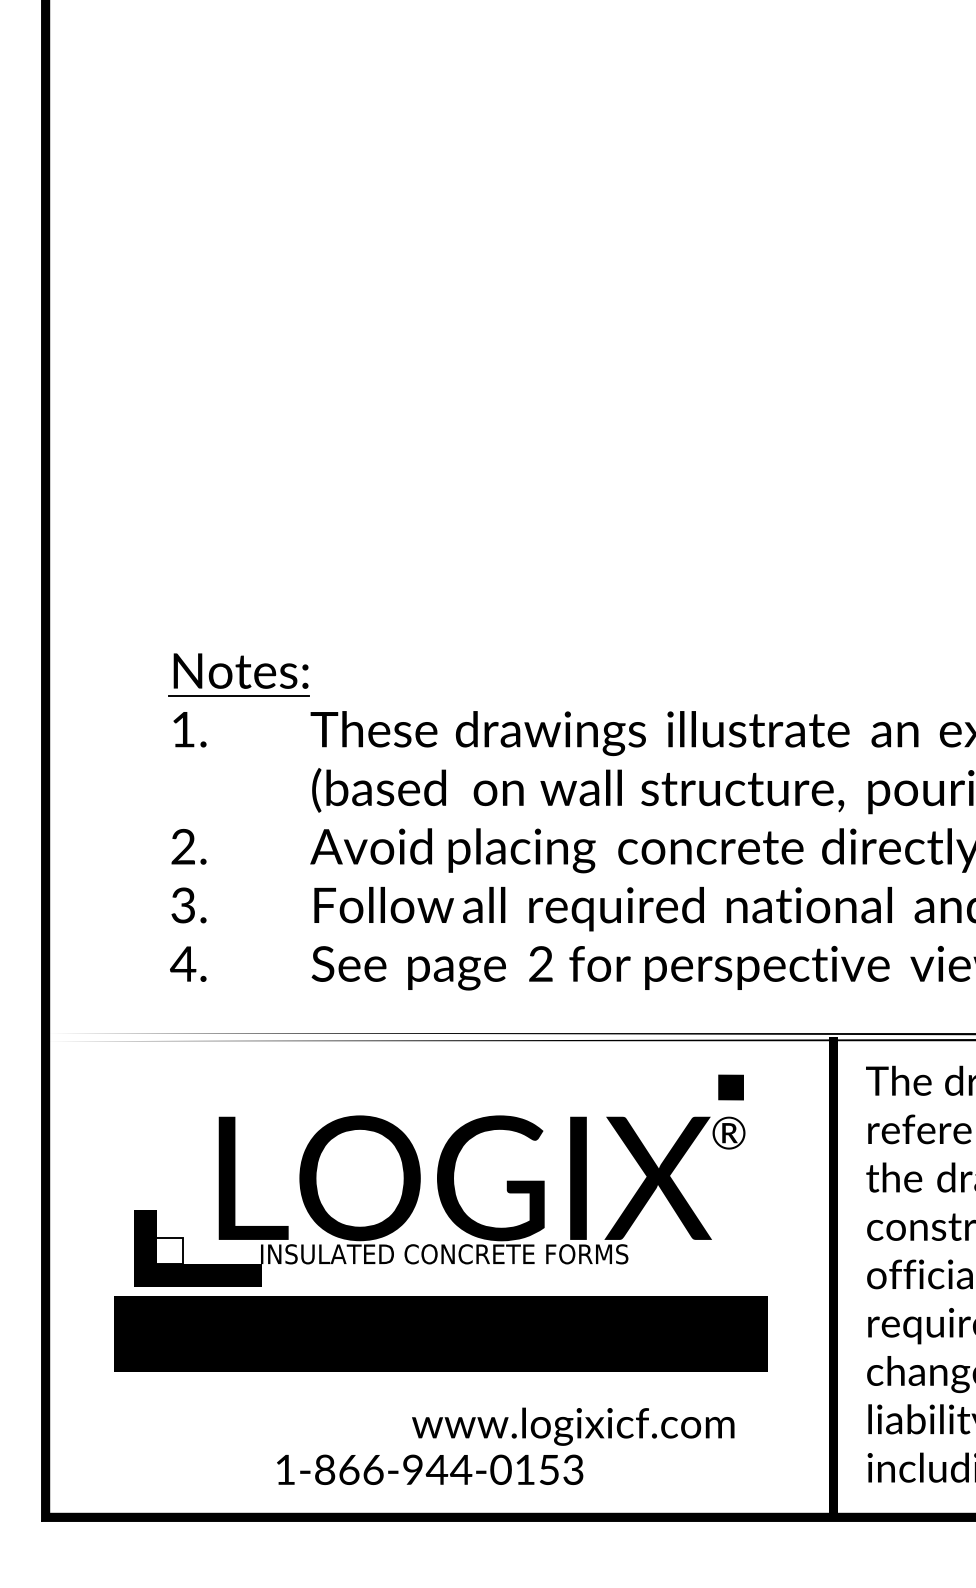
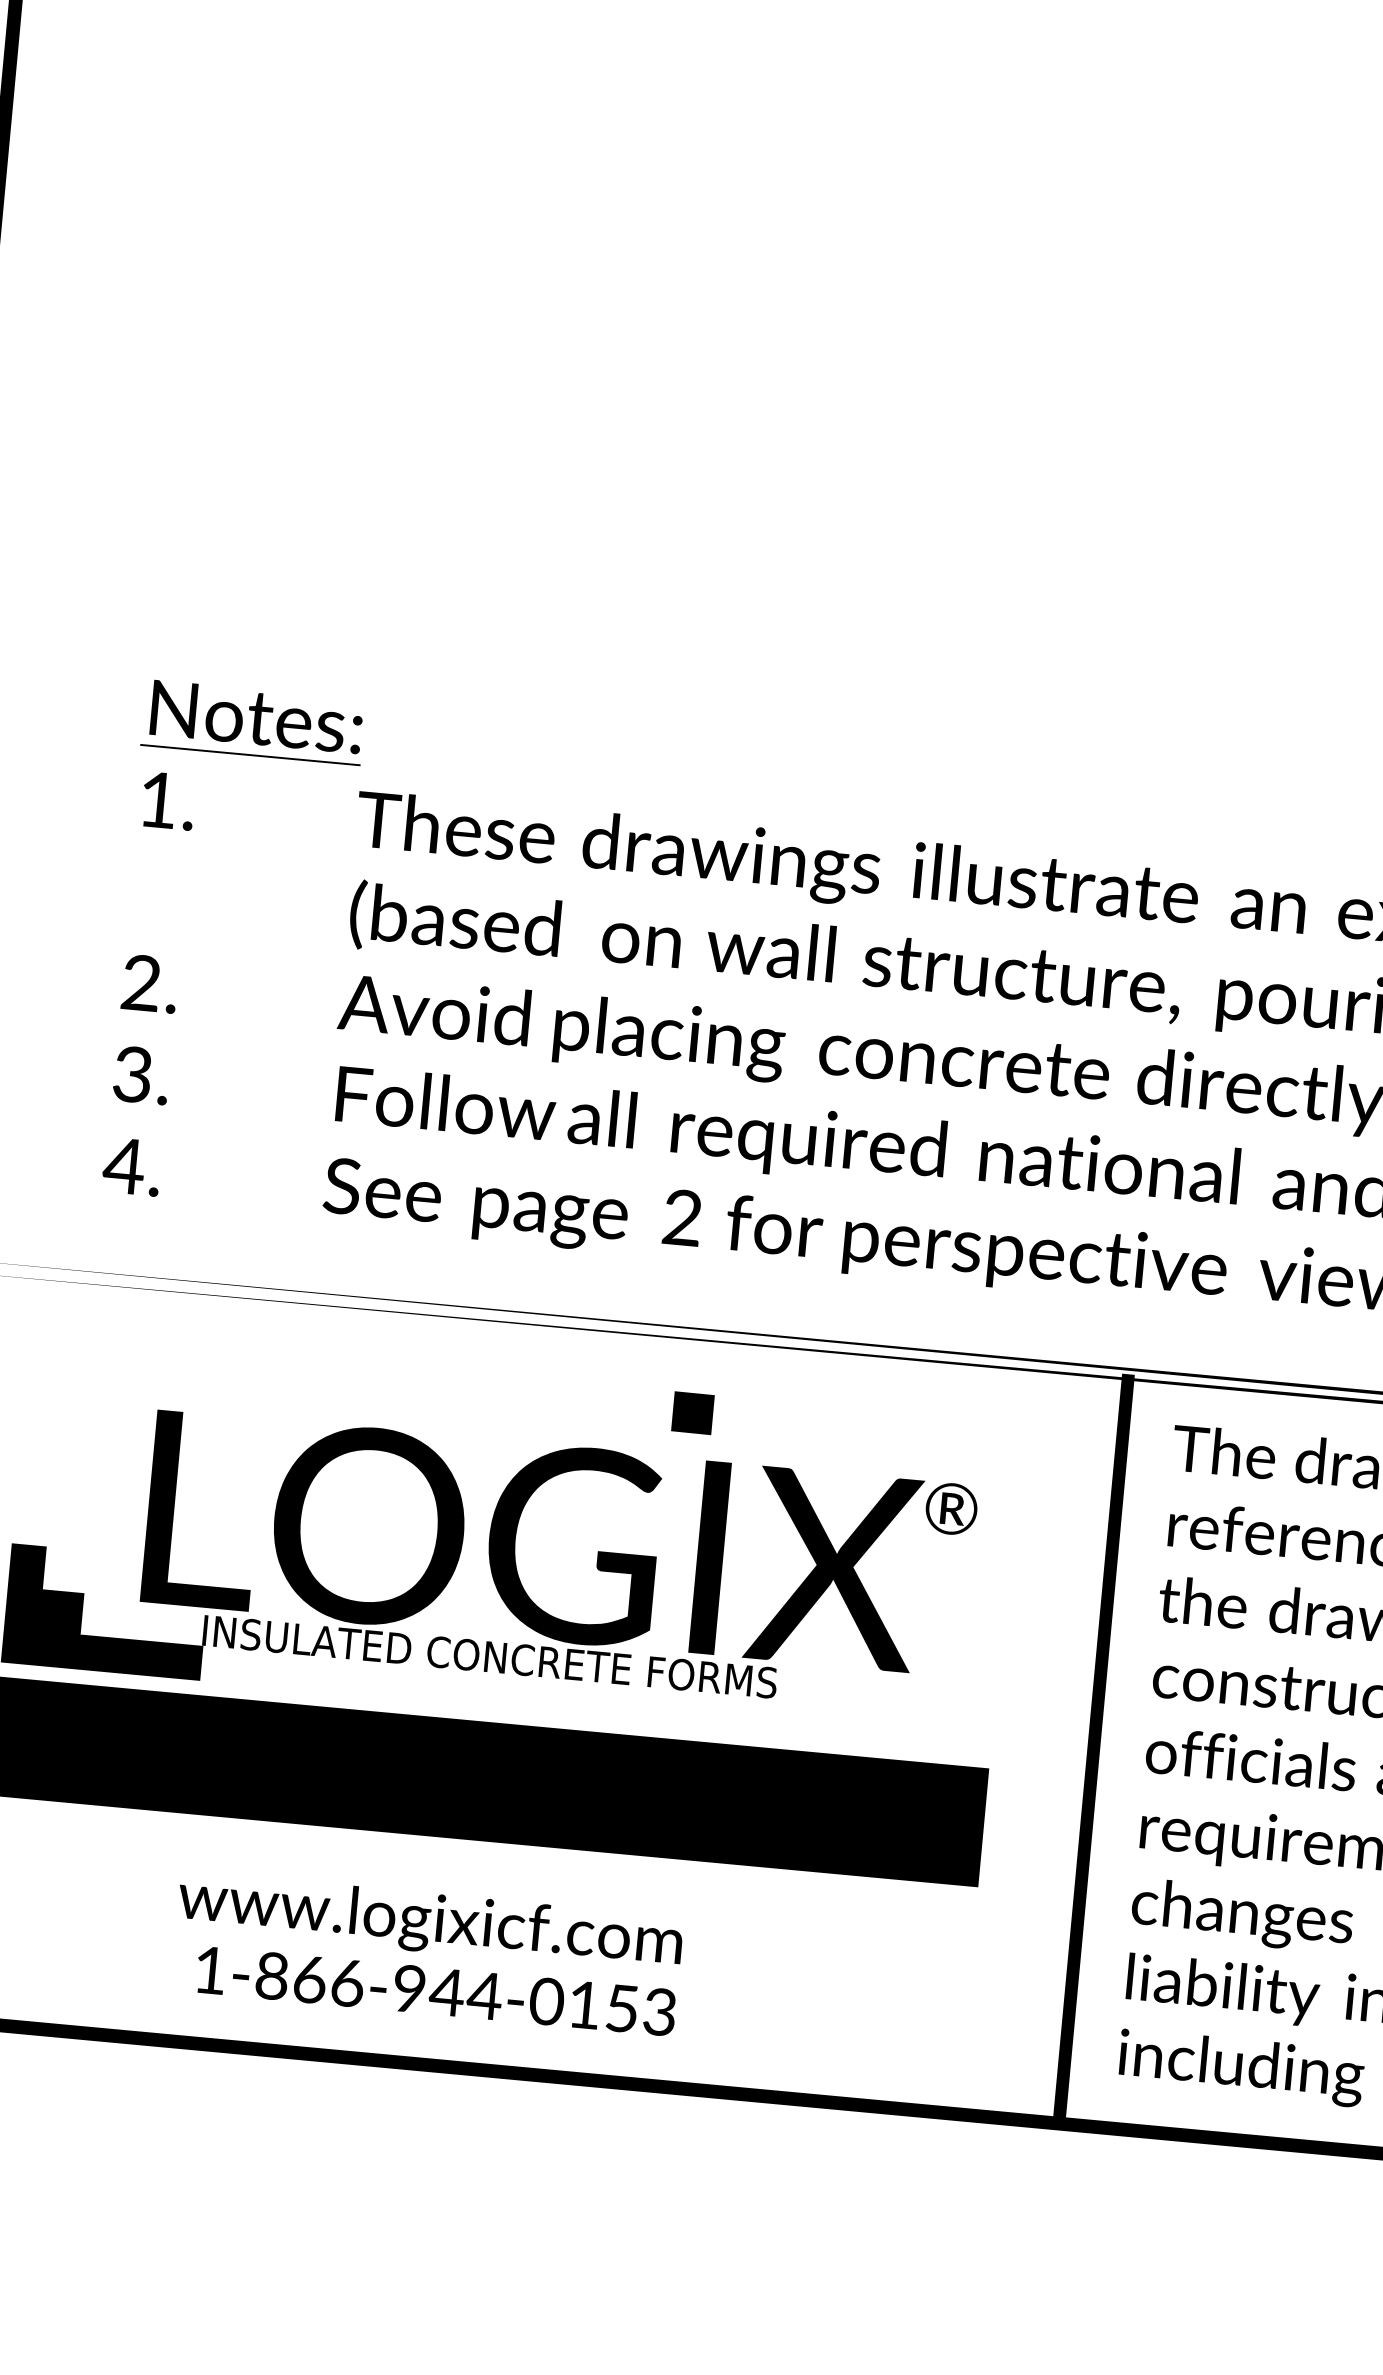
part: (730, 1087) -> (692, 1413), moved
fill: (169, 1251) -> (61, 1612), added
text: (573, 1426) -> (430, 1922), moved

